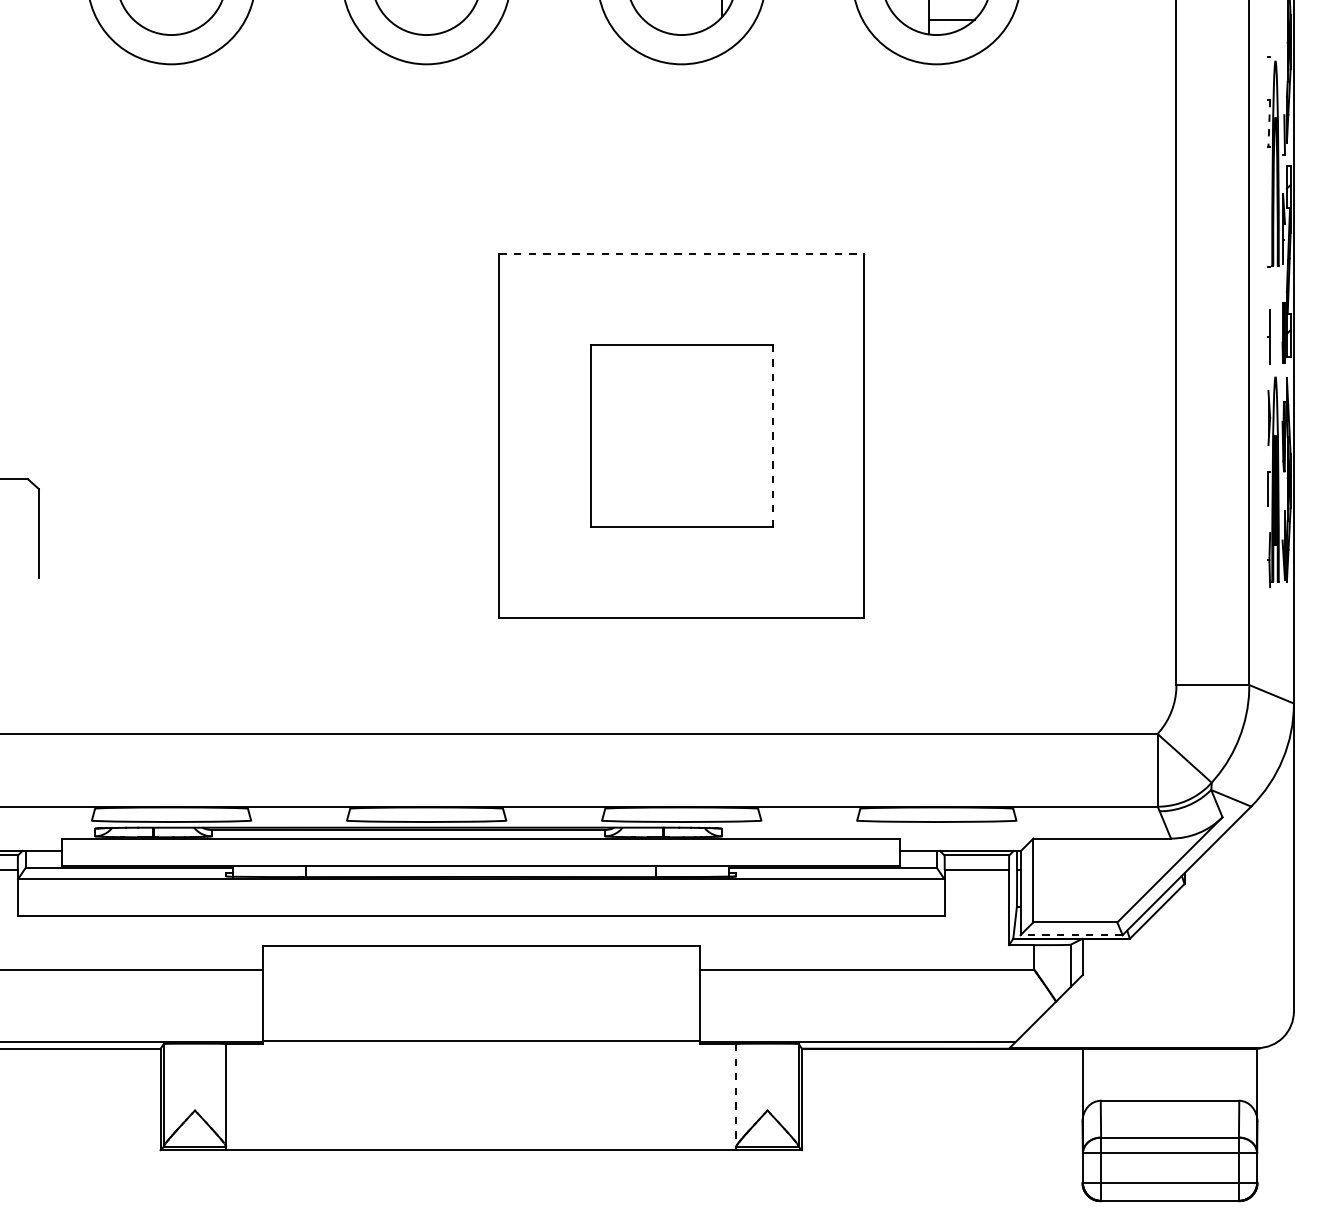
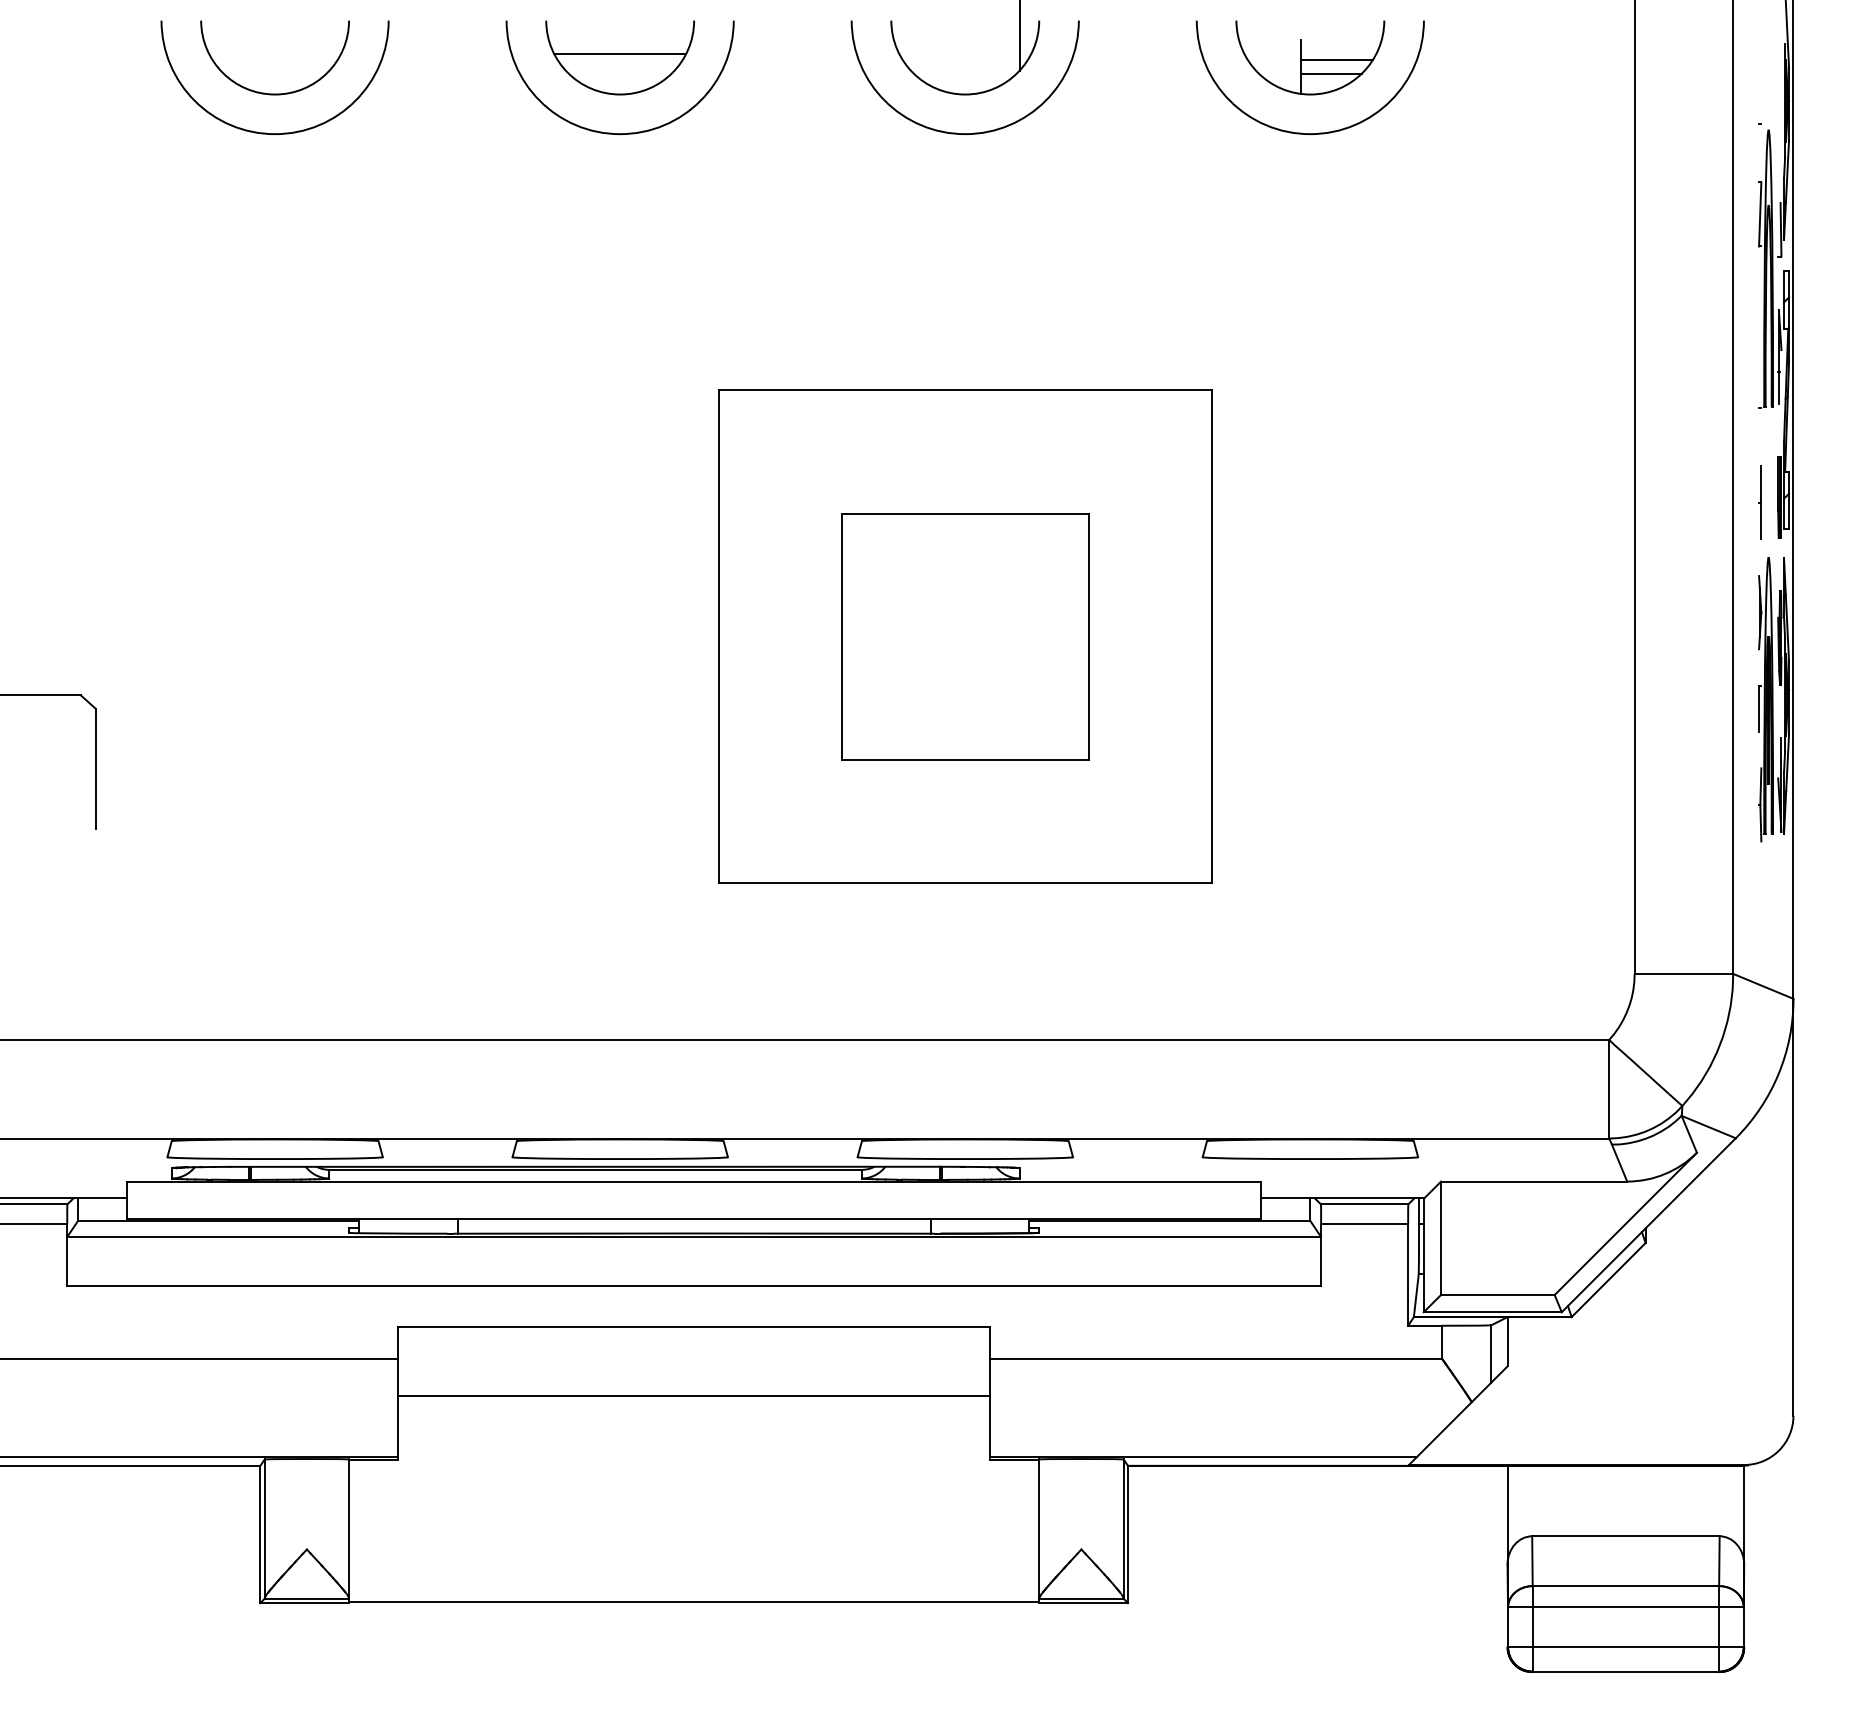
line: (426, 5) -> (620, 54), added
line: (956, 9) -> (1336, 60), added
line: (1269, 123) -> (1760, 214), dashed -> solid
line: (681, 253) -> (965, 390), dashed -> solid
line: (772, 436) -> (1088, 637), dashed -> solid
line: (1071, 935) -> (1492, 1312), dashed -> solid
line: (480, 1041) -> (693, 1396), moved
line: (736, 1095) -> (1039, 1528), dashed -> solid

